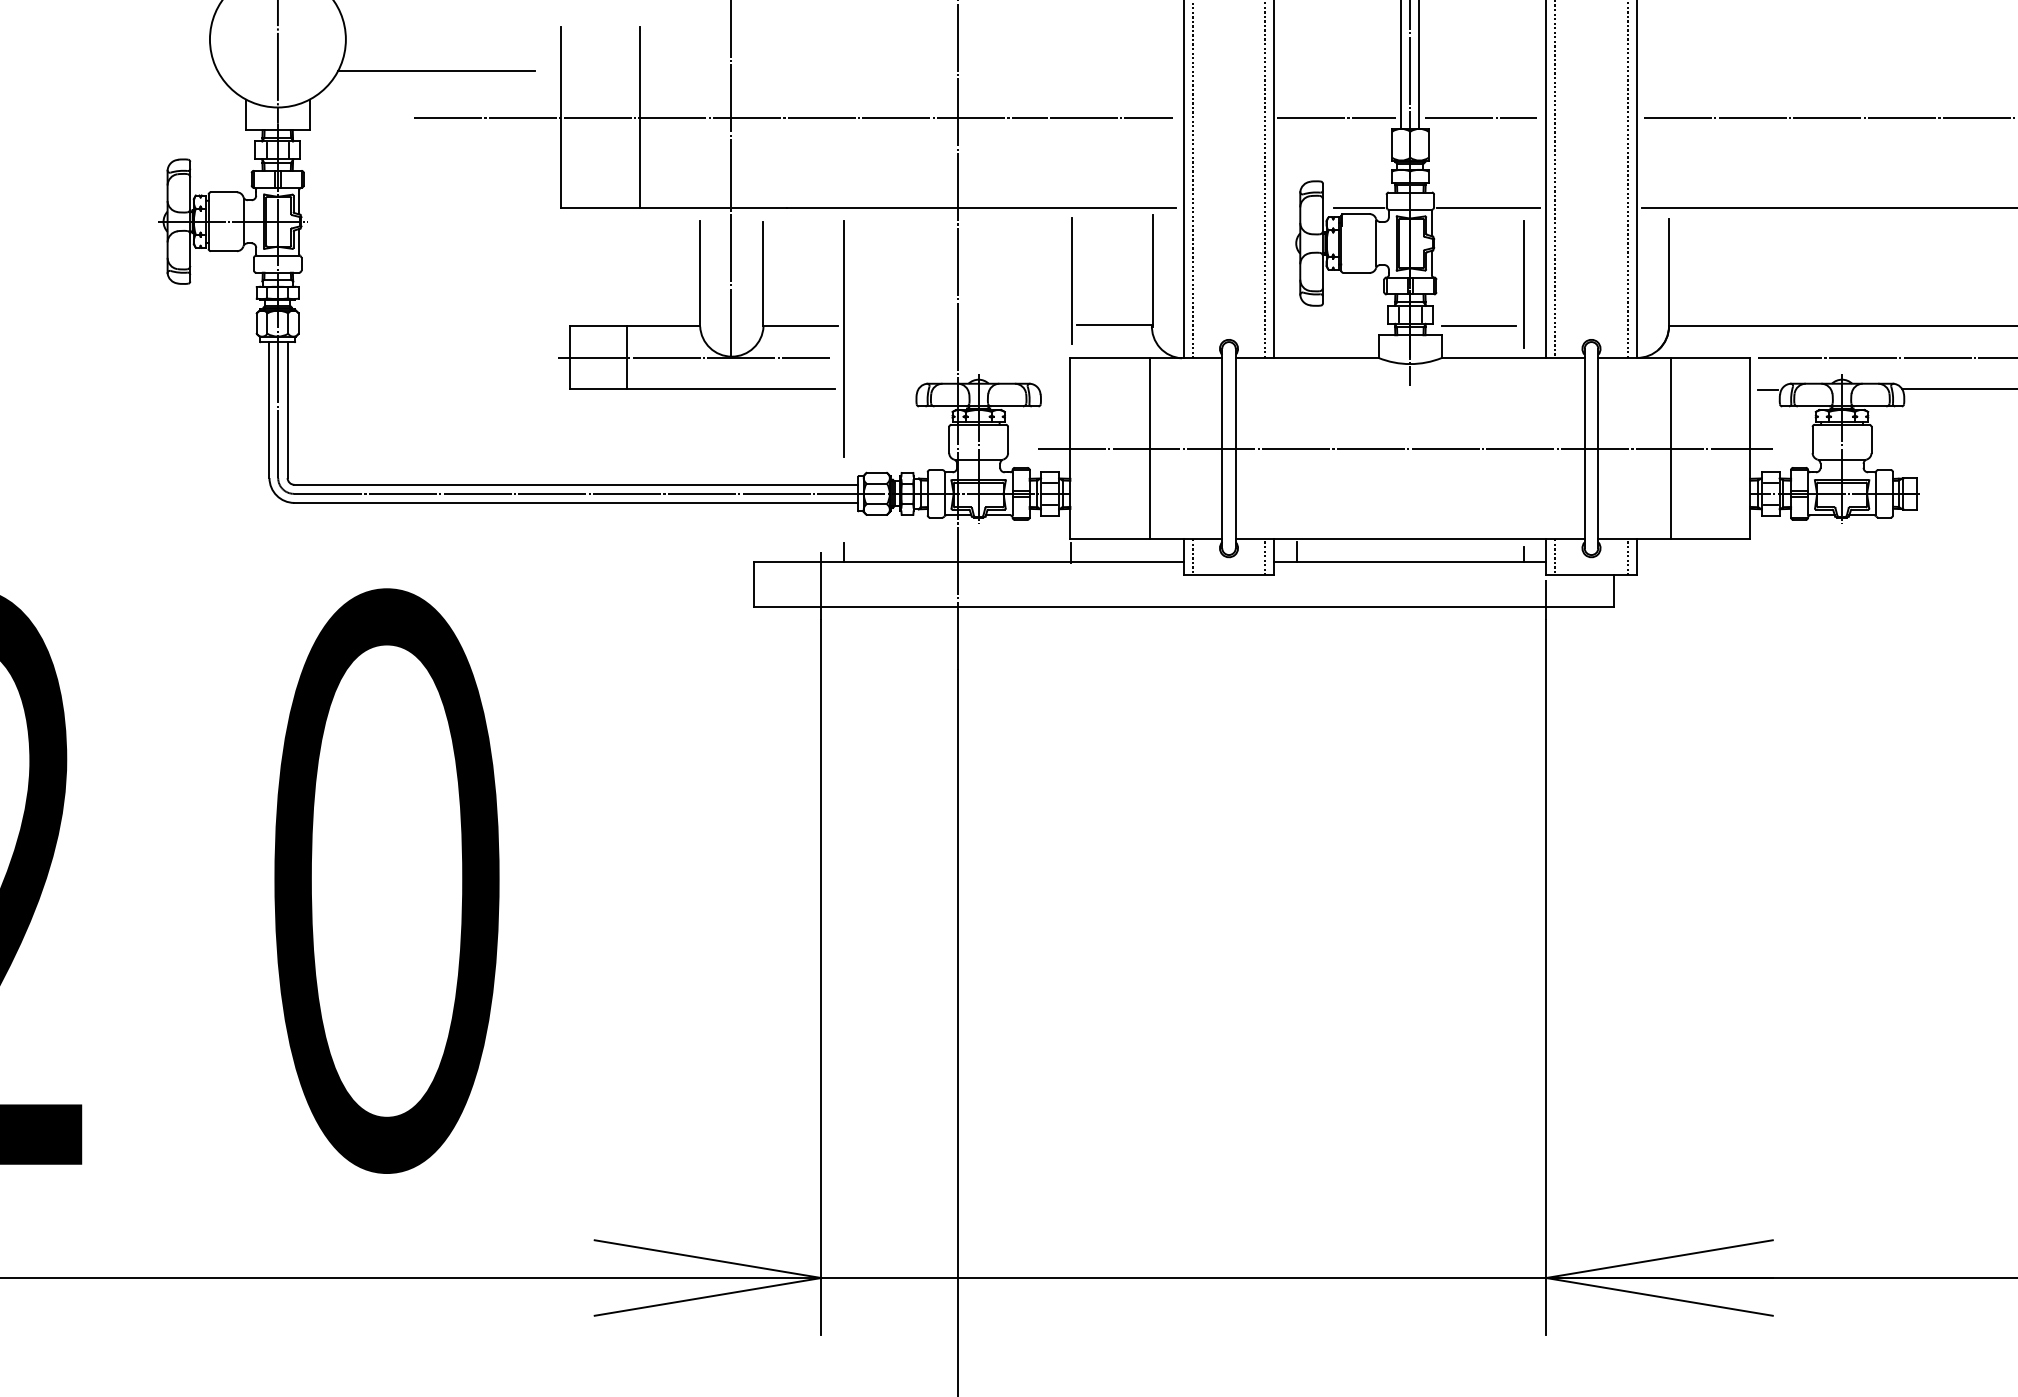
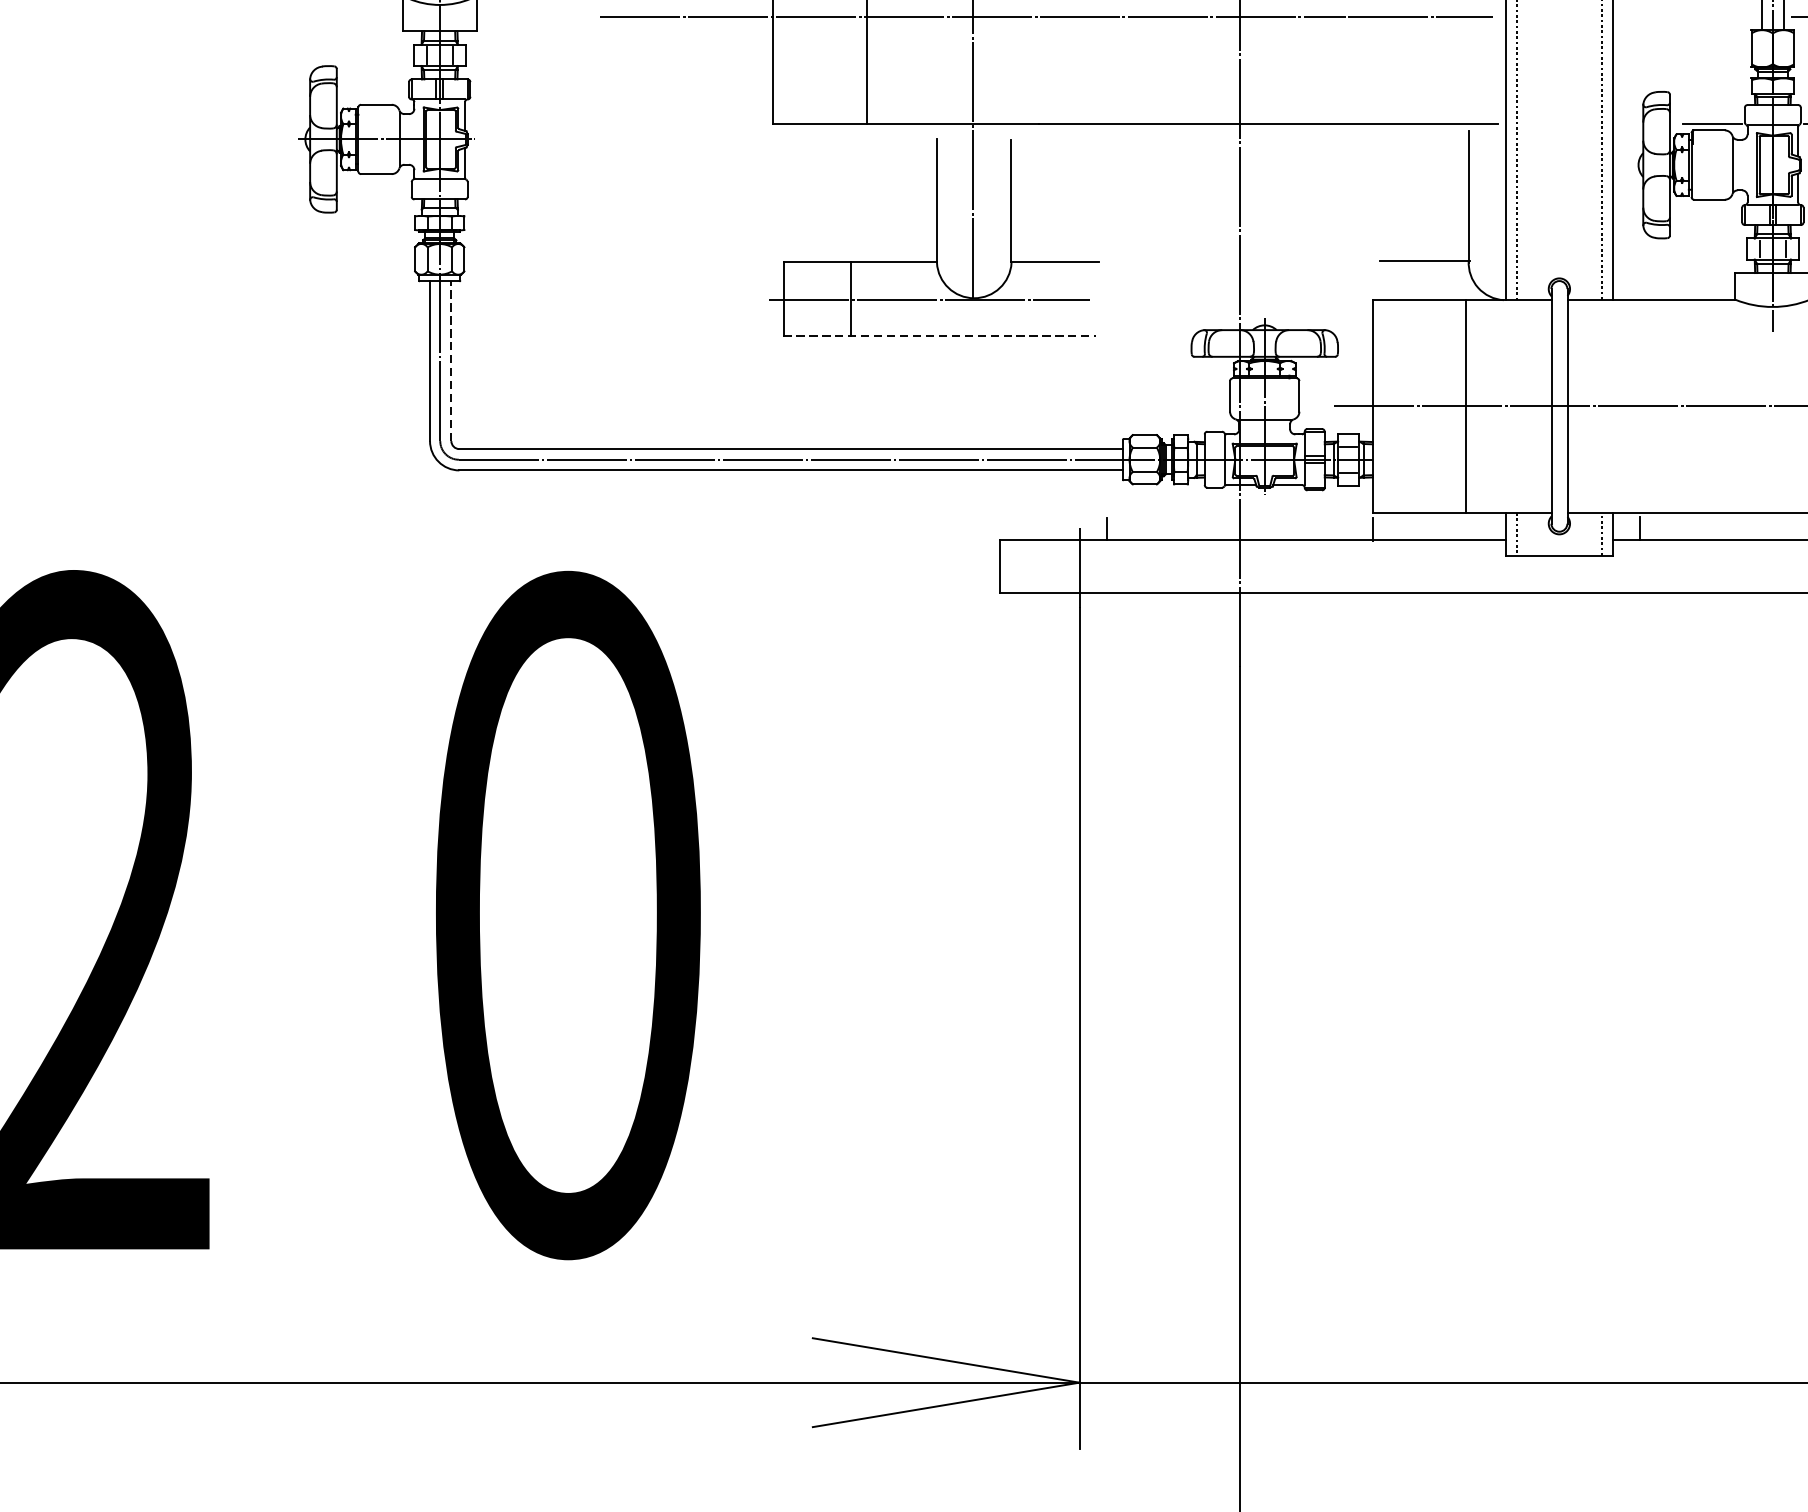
line: (1336, 117) -> (1685, 16), removed
line: (1071, 280) -> (1374, 208), removed
line: (843, 338) -> (1105, 276), removed
line: (702, 389) -> (939, 336), solid -> dashed
line: (287, 410) -> (451, 361), solid -> dashed

